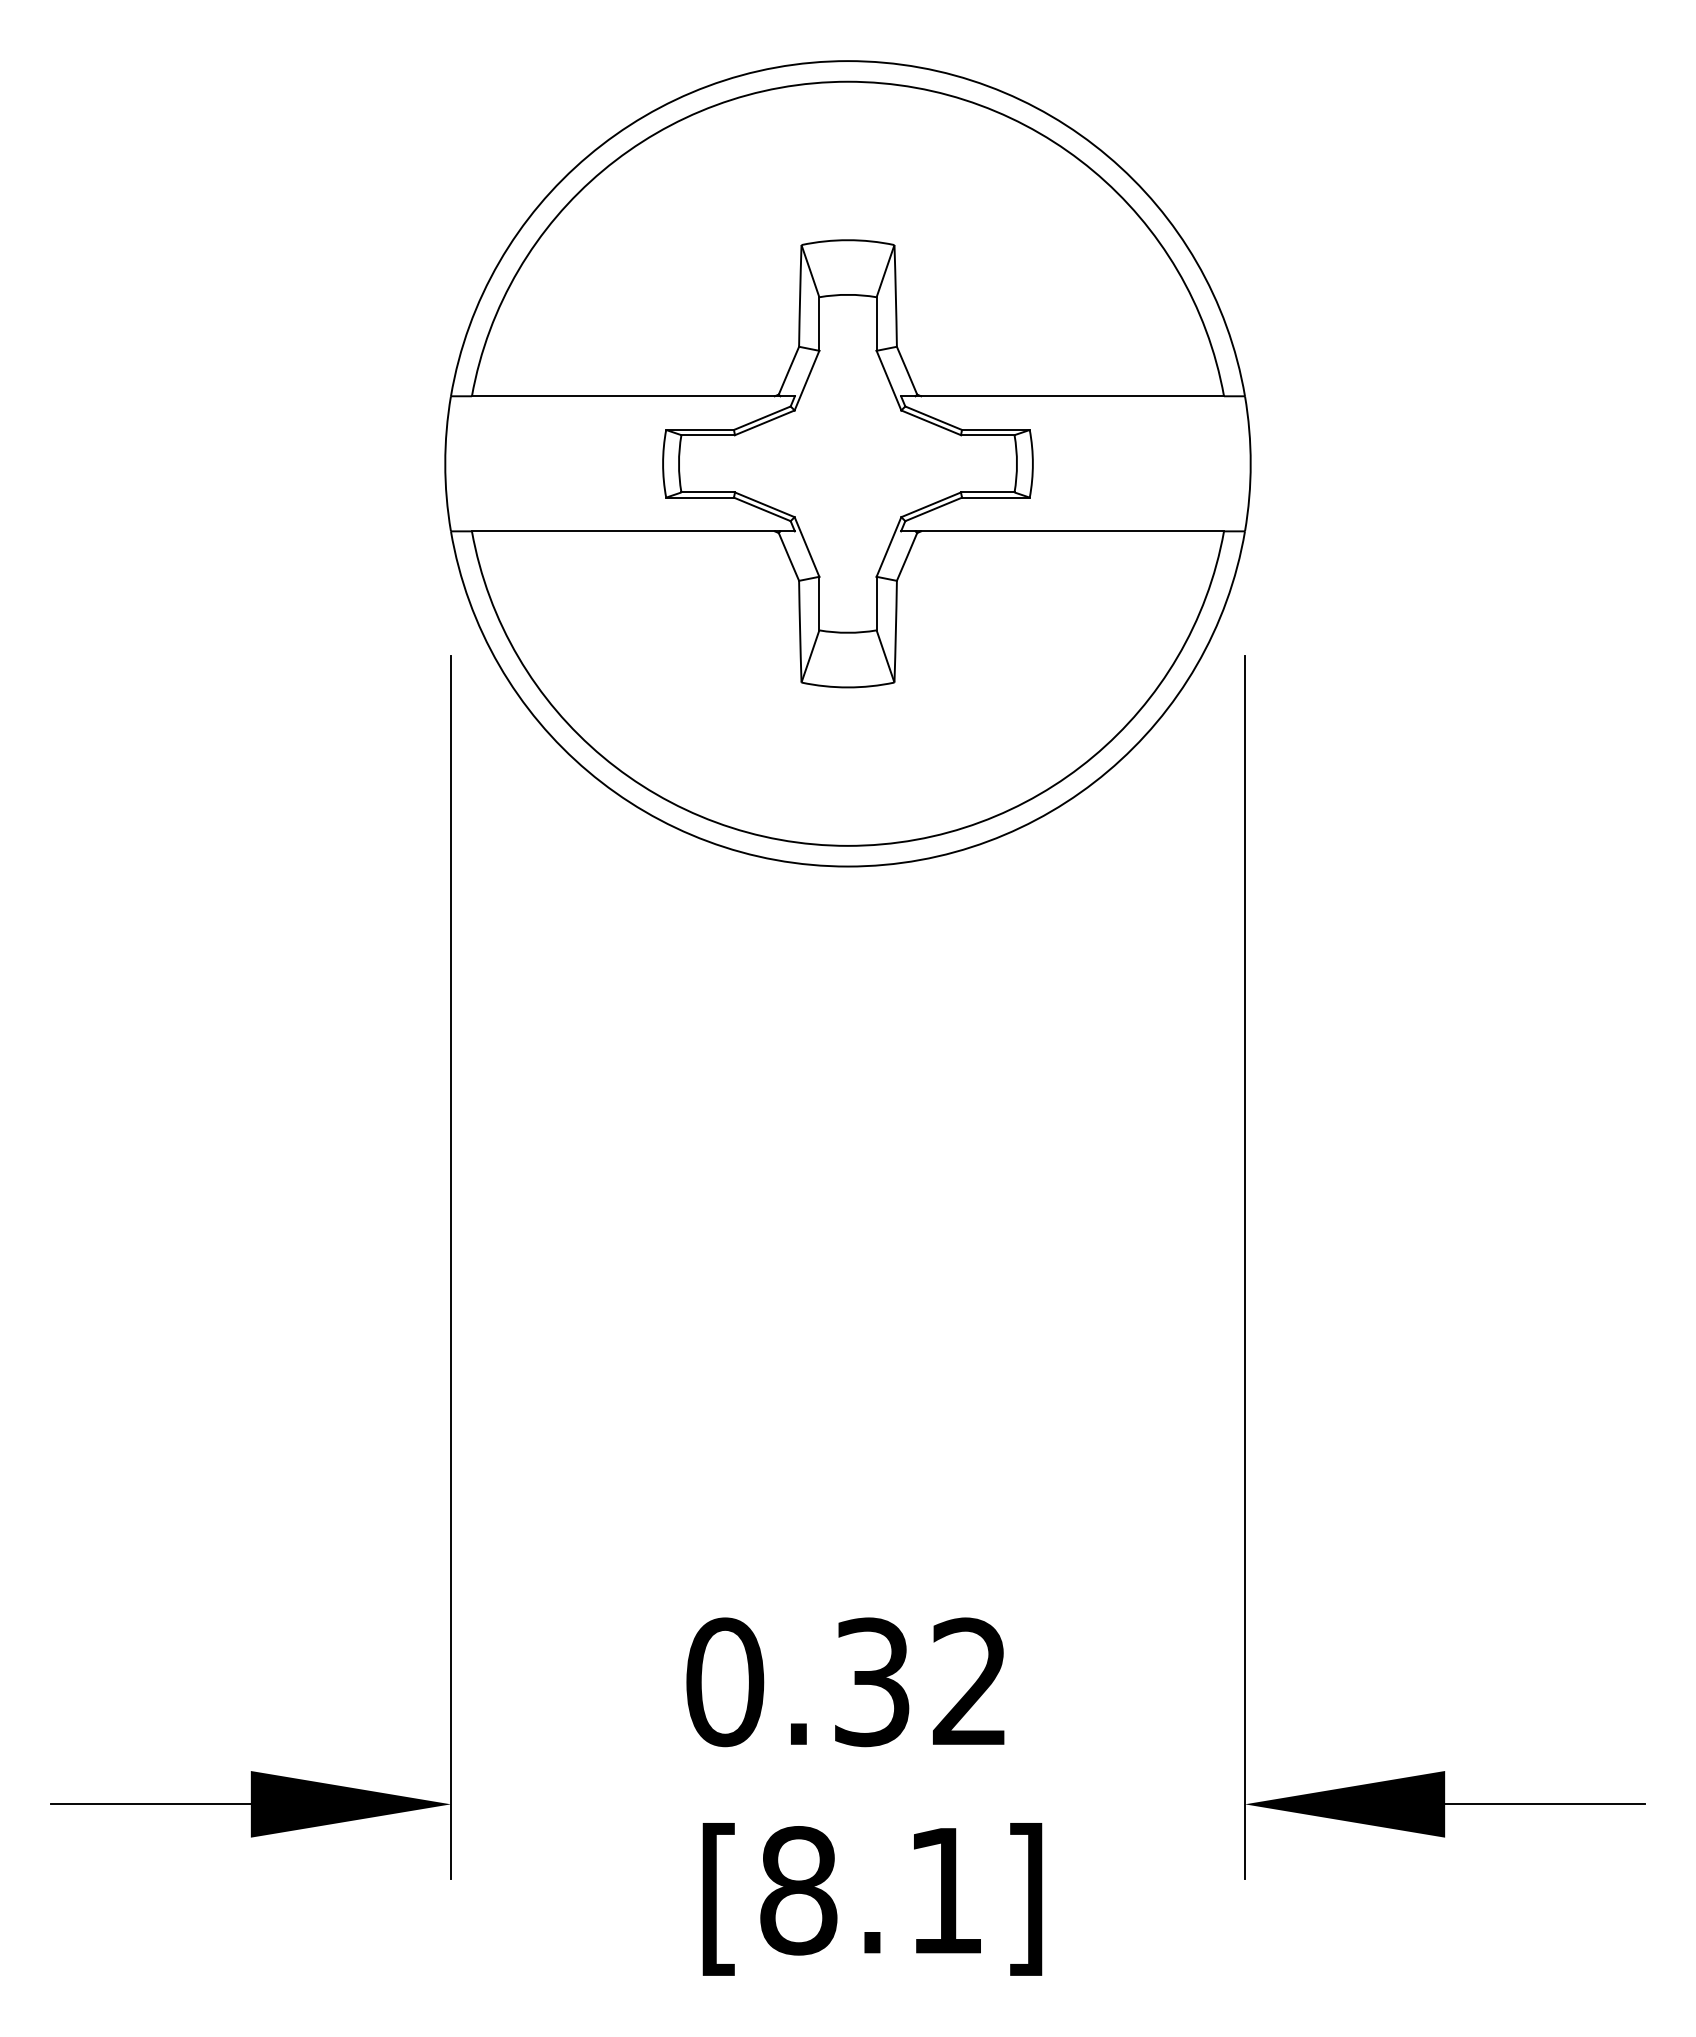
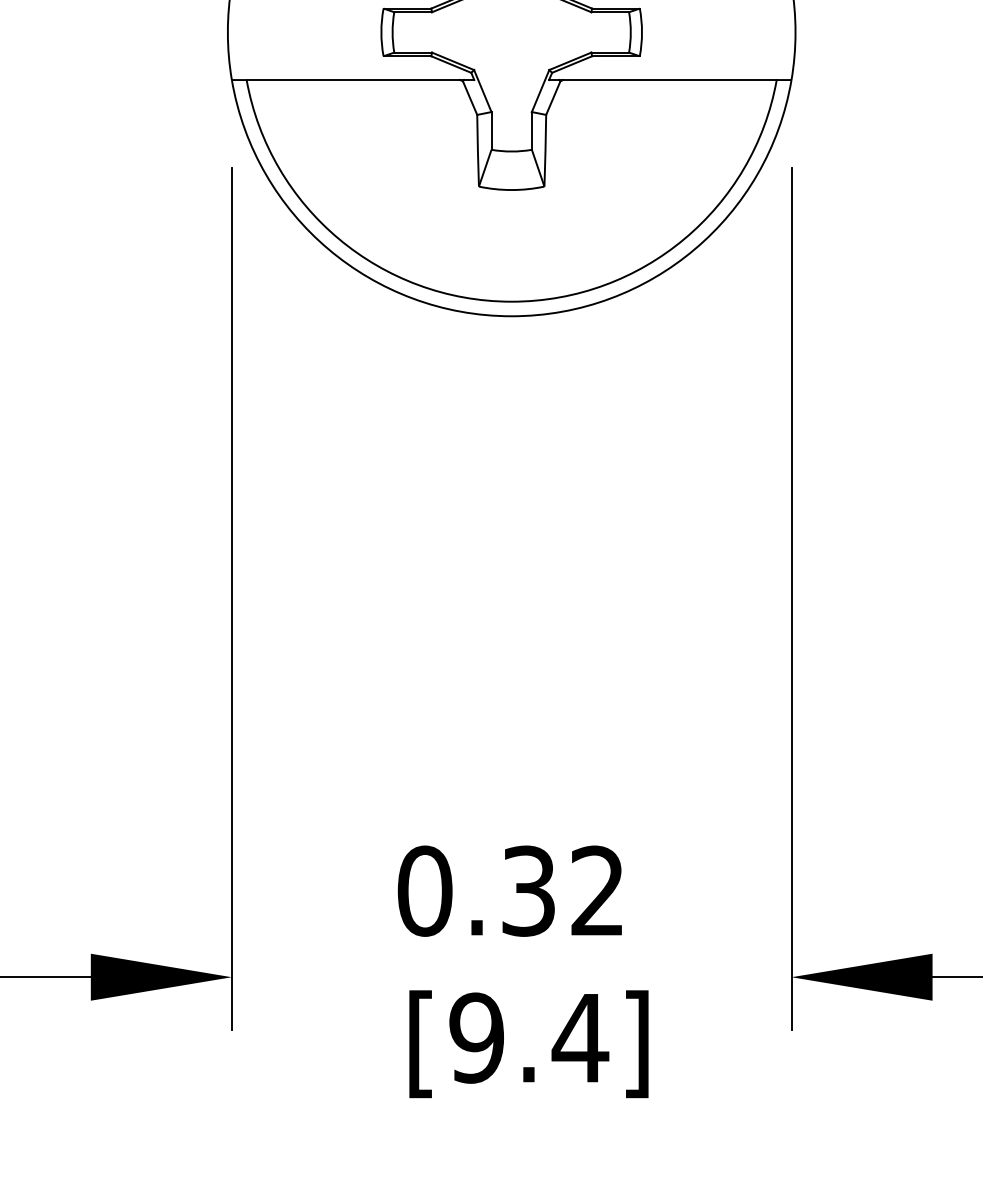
text: (872, 1890) -> (528, 1037), [8.1] -> [9.4]

